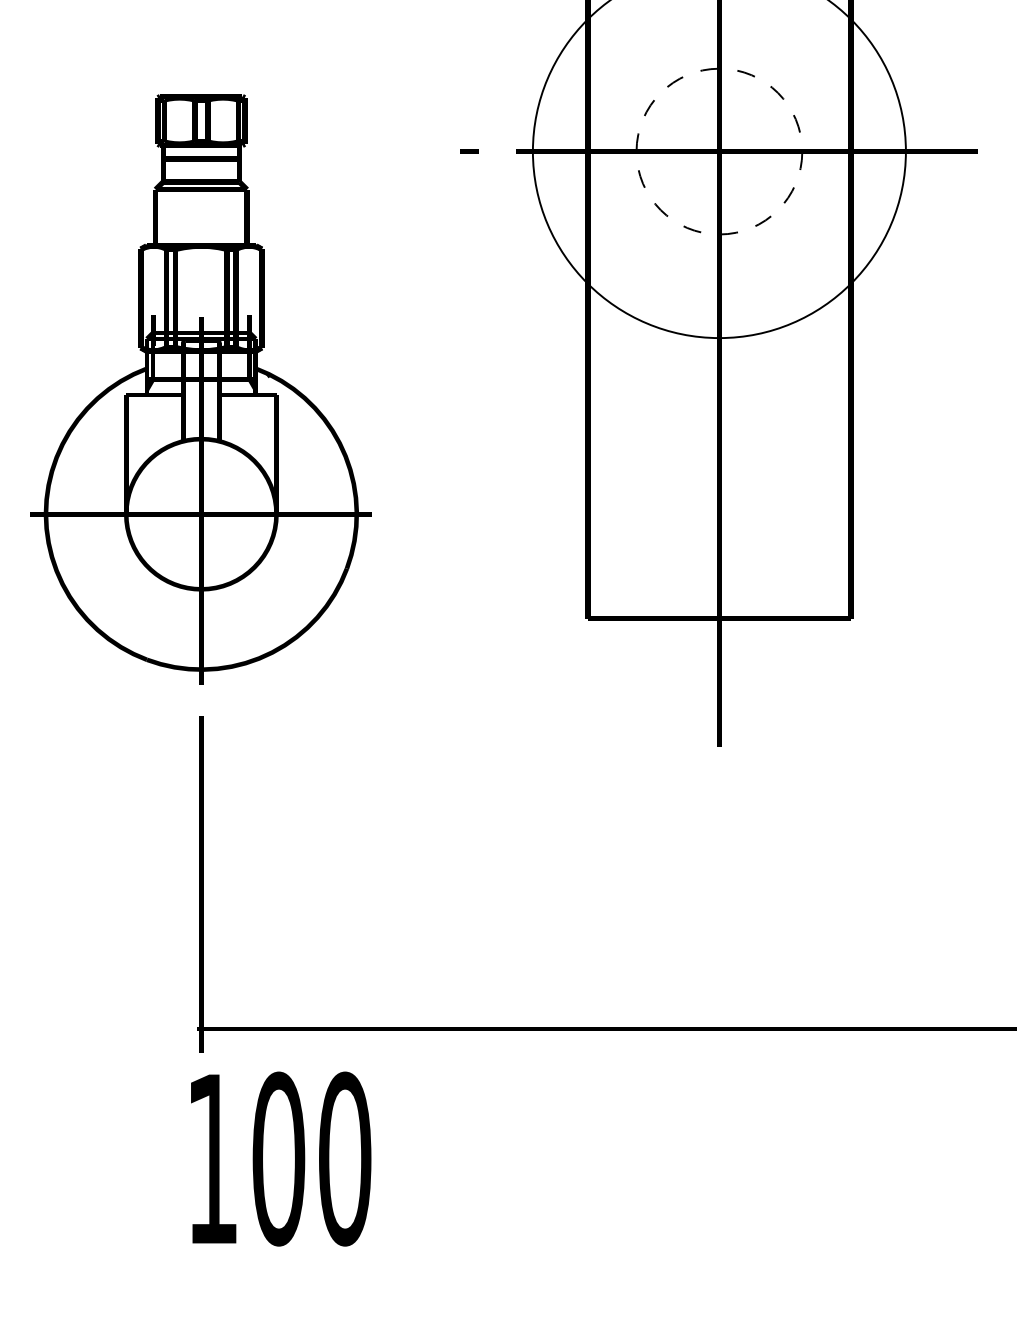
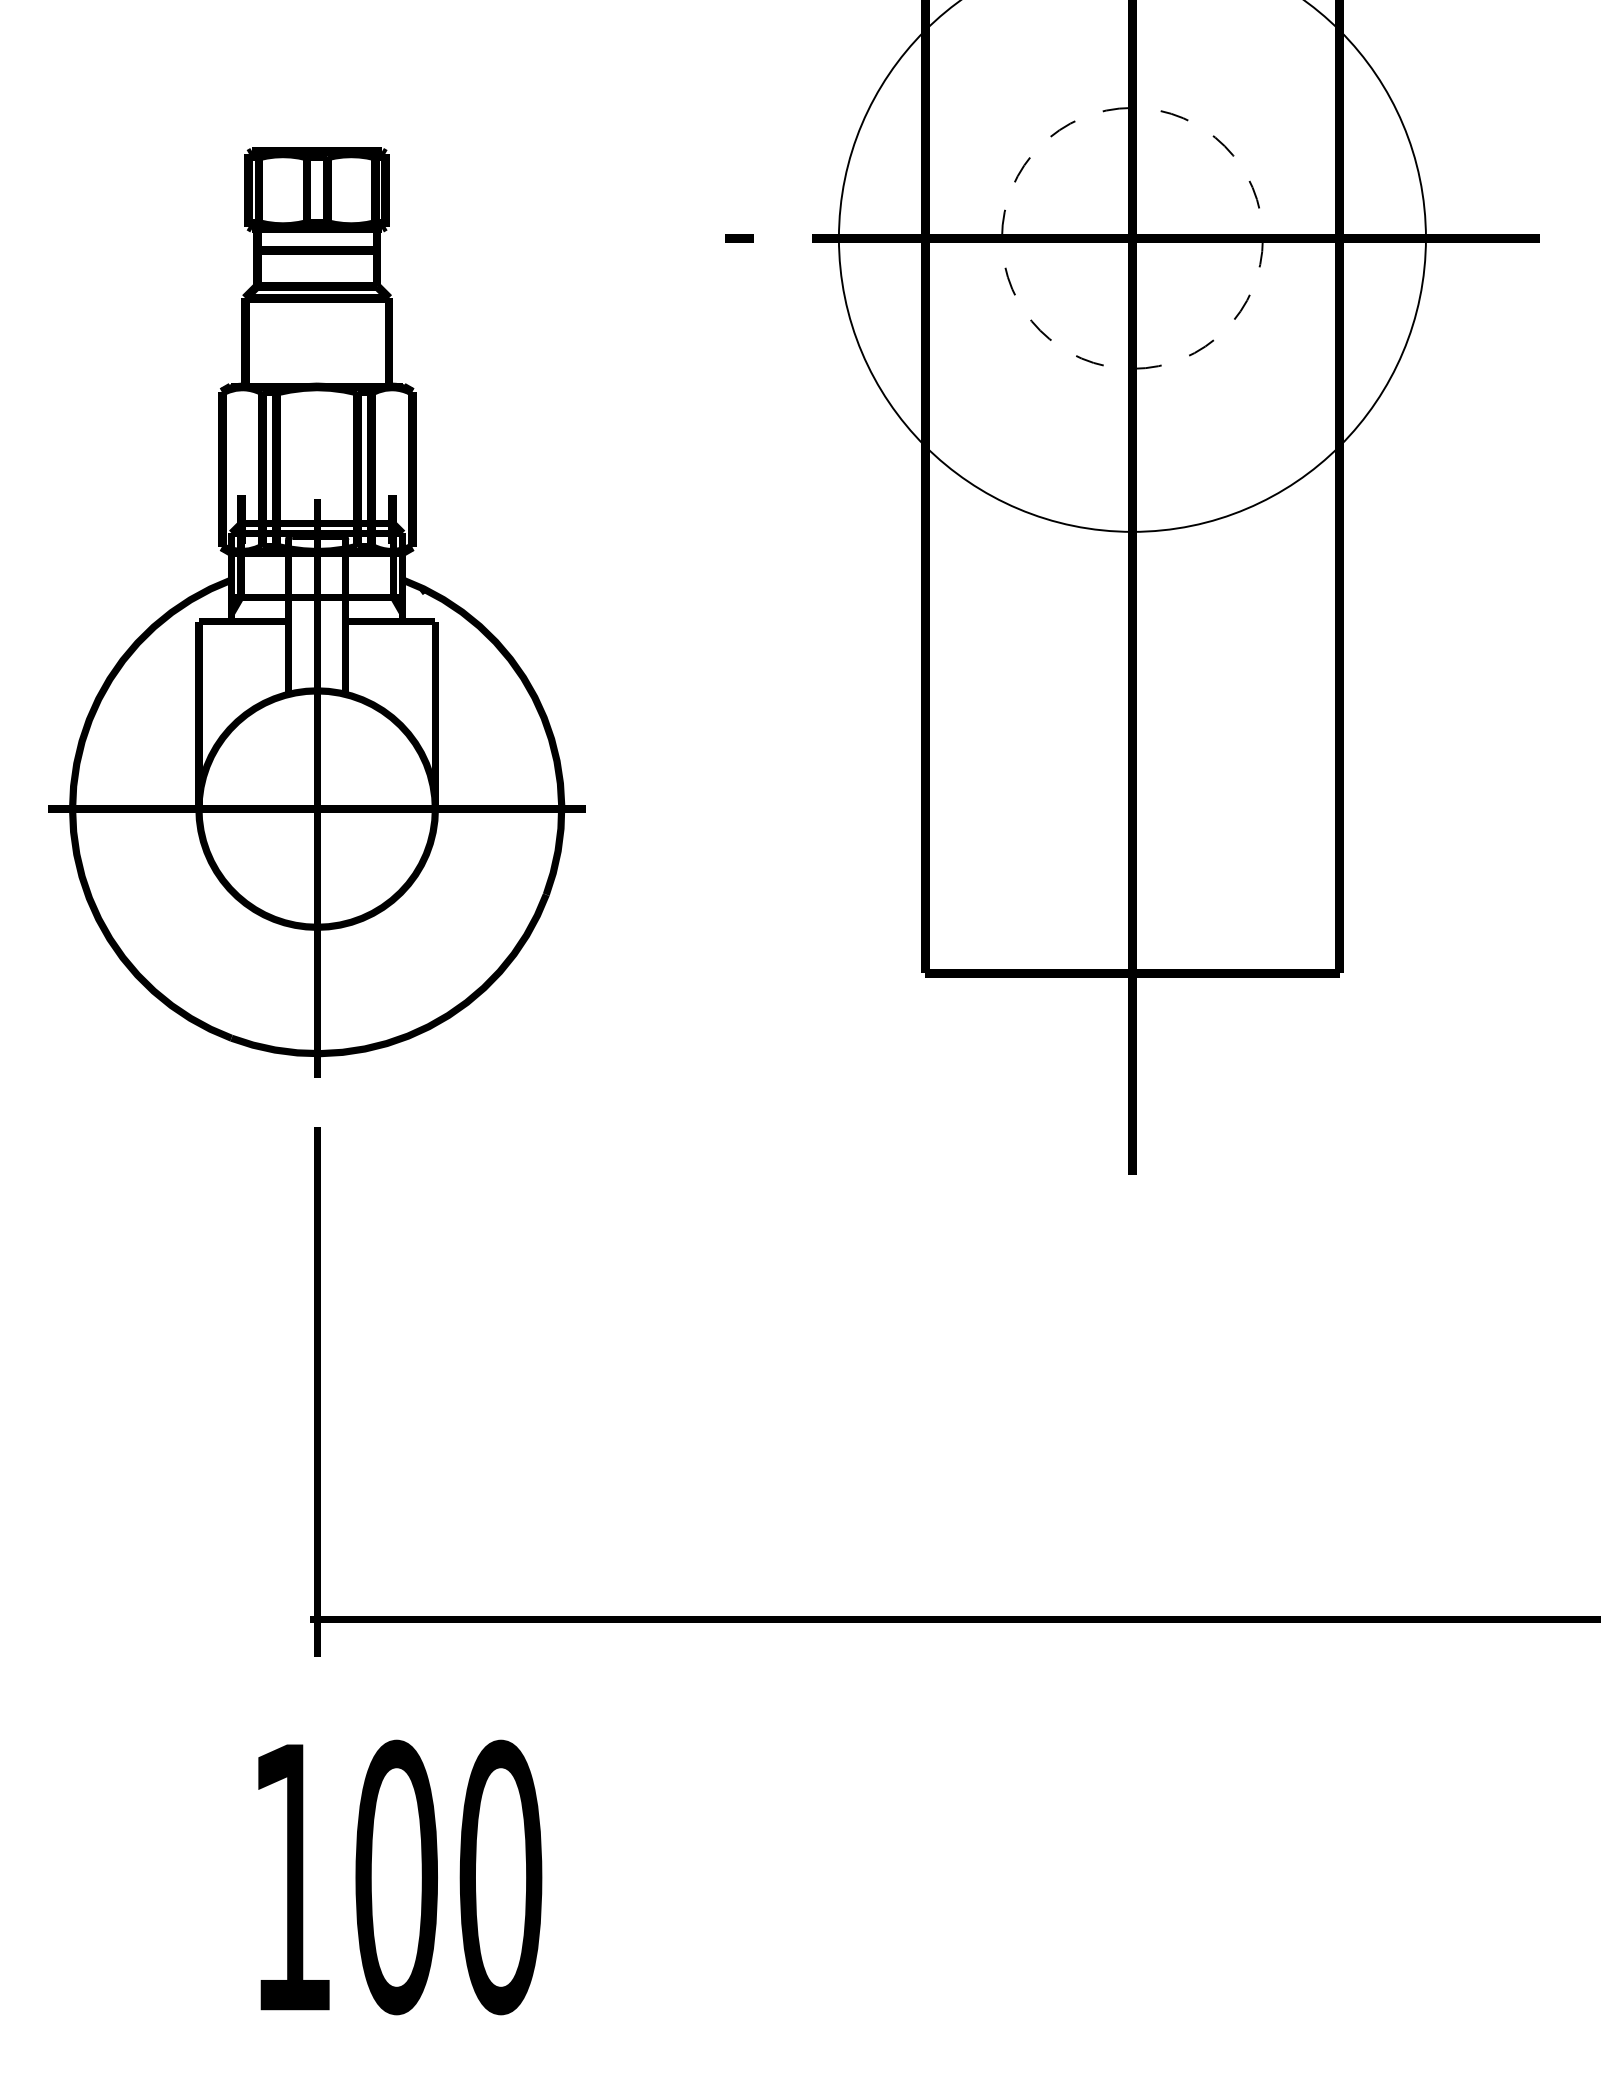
text: (281, 1158) -> (400, 1876), moved

